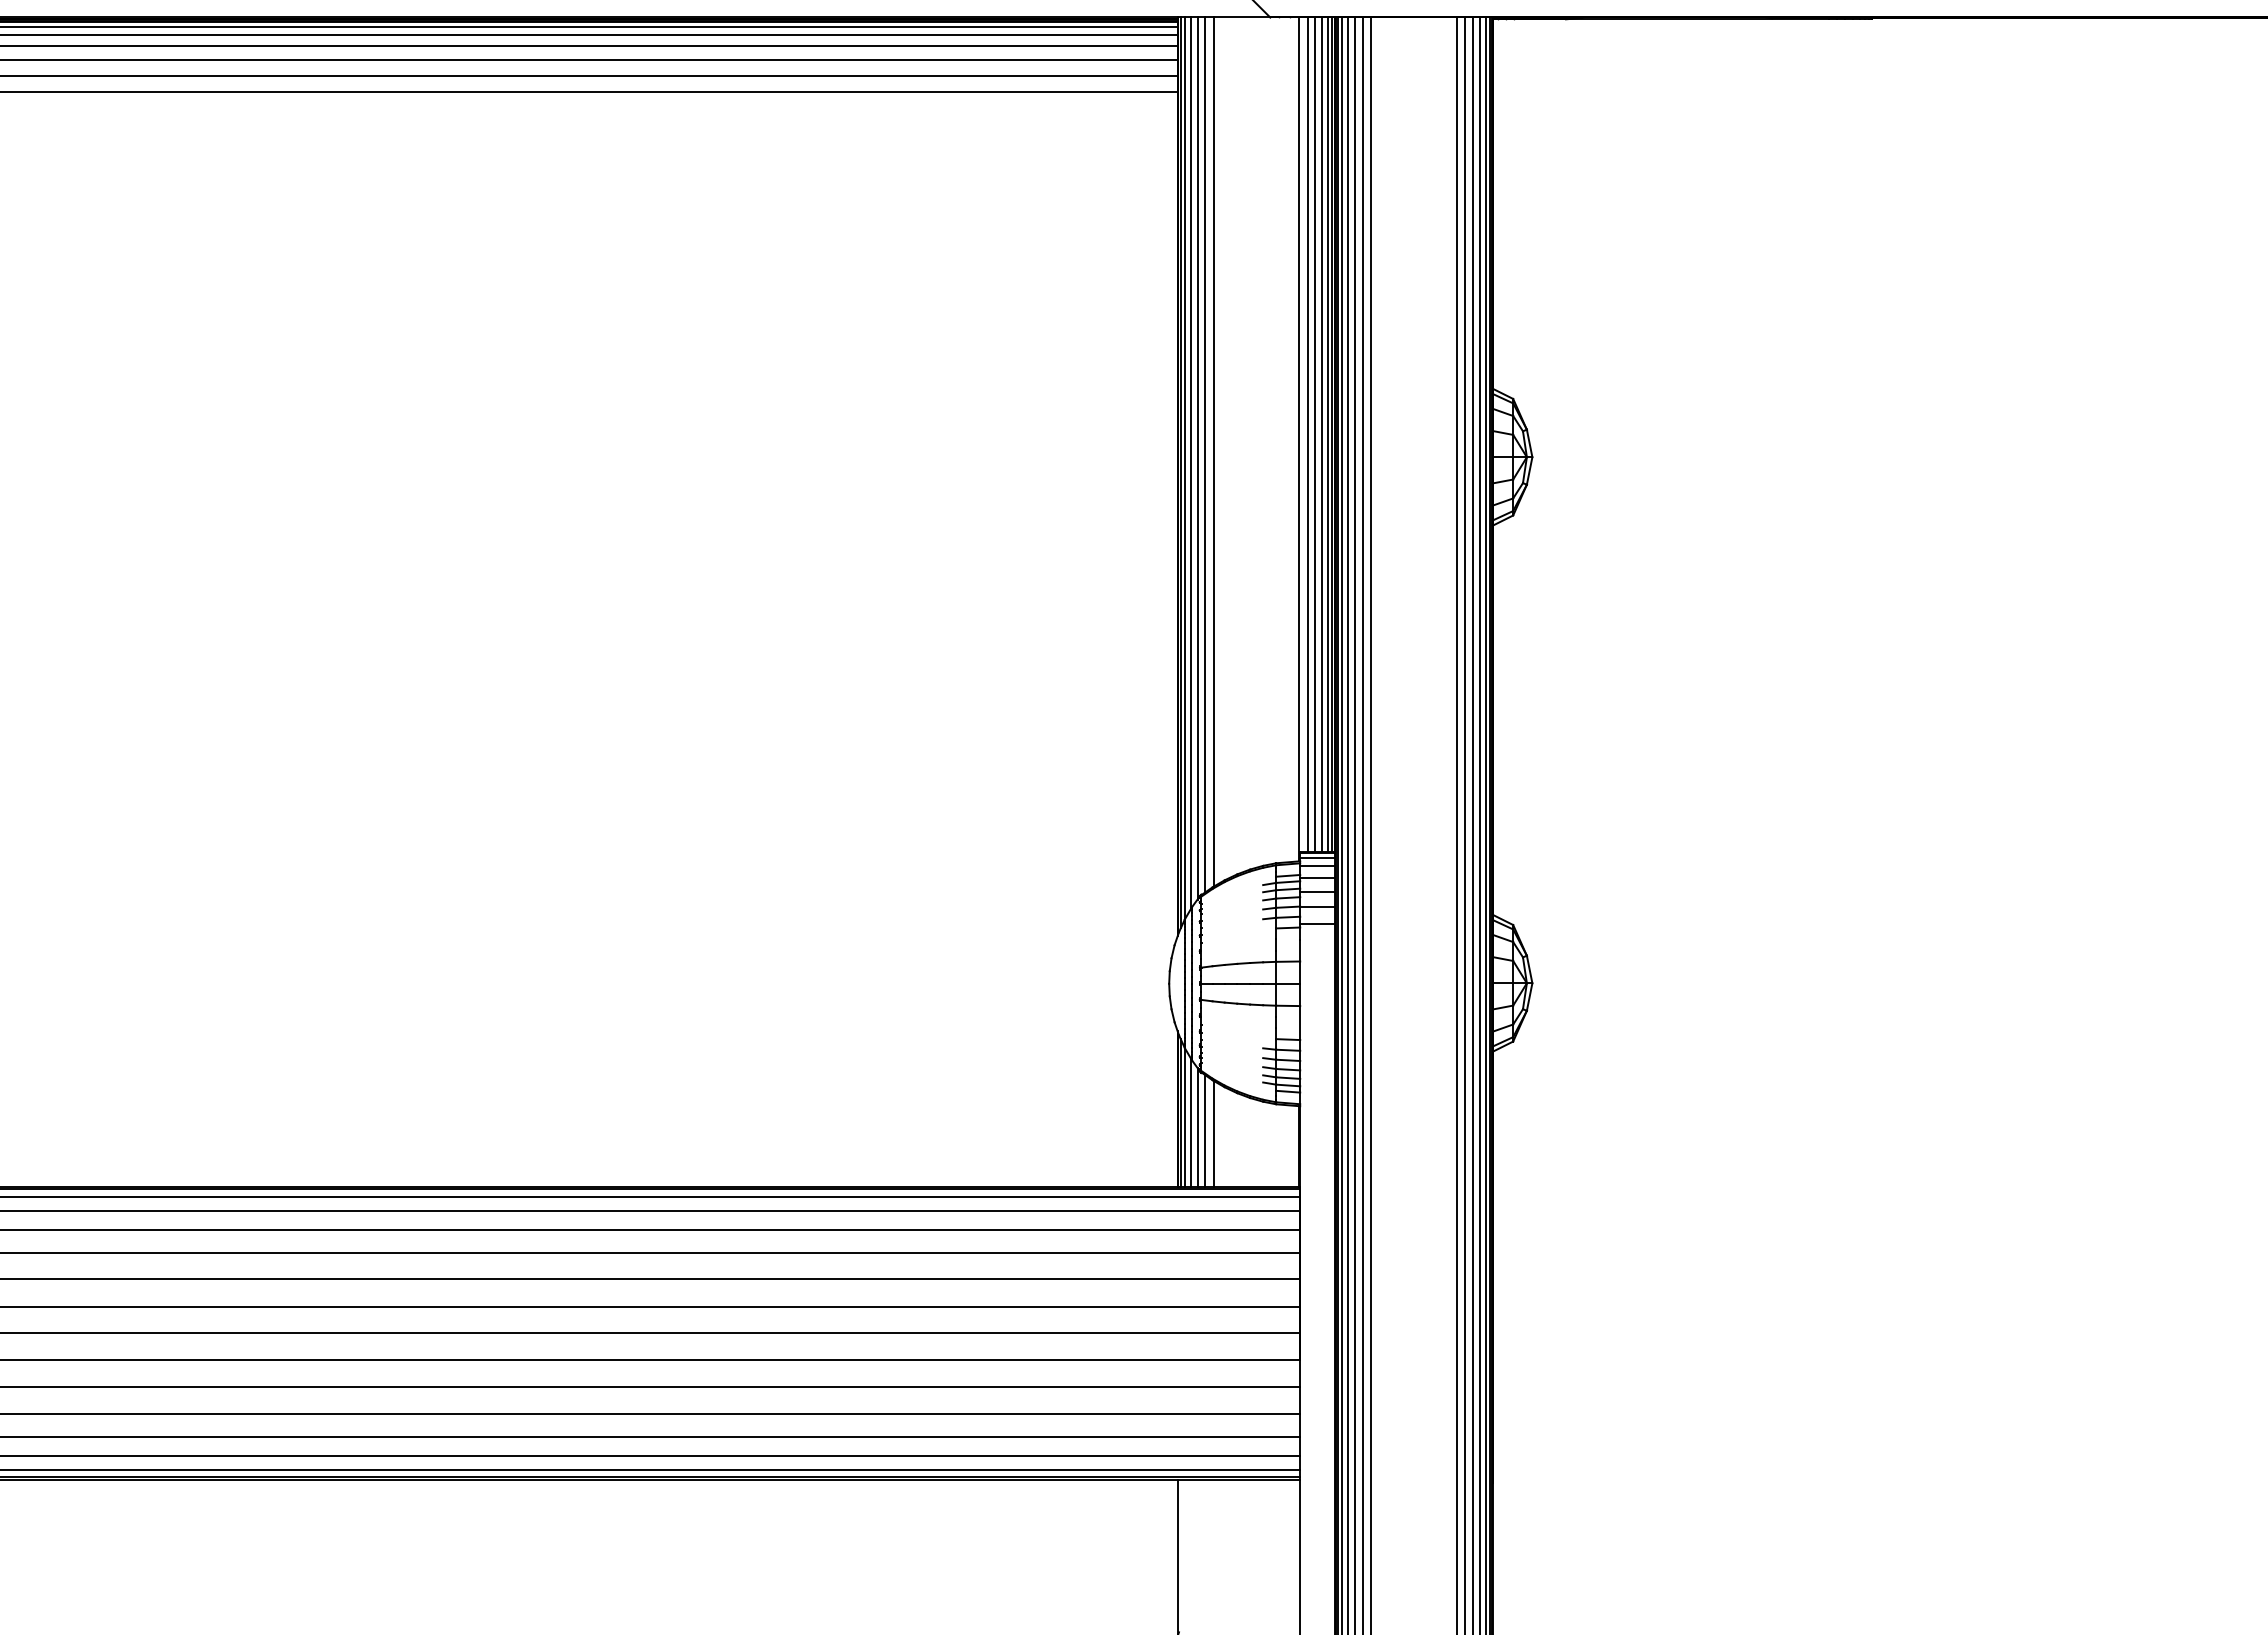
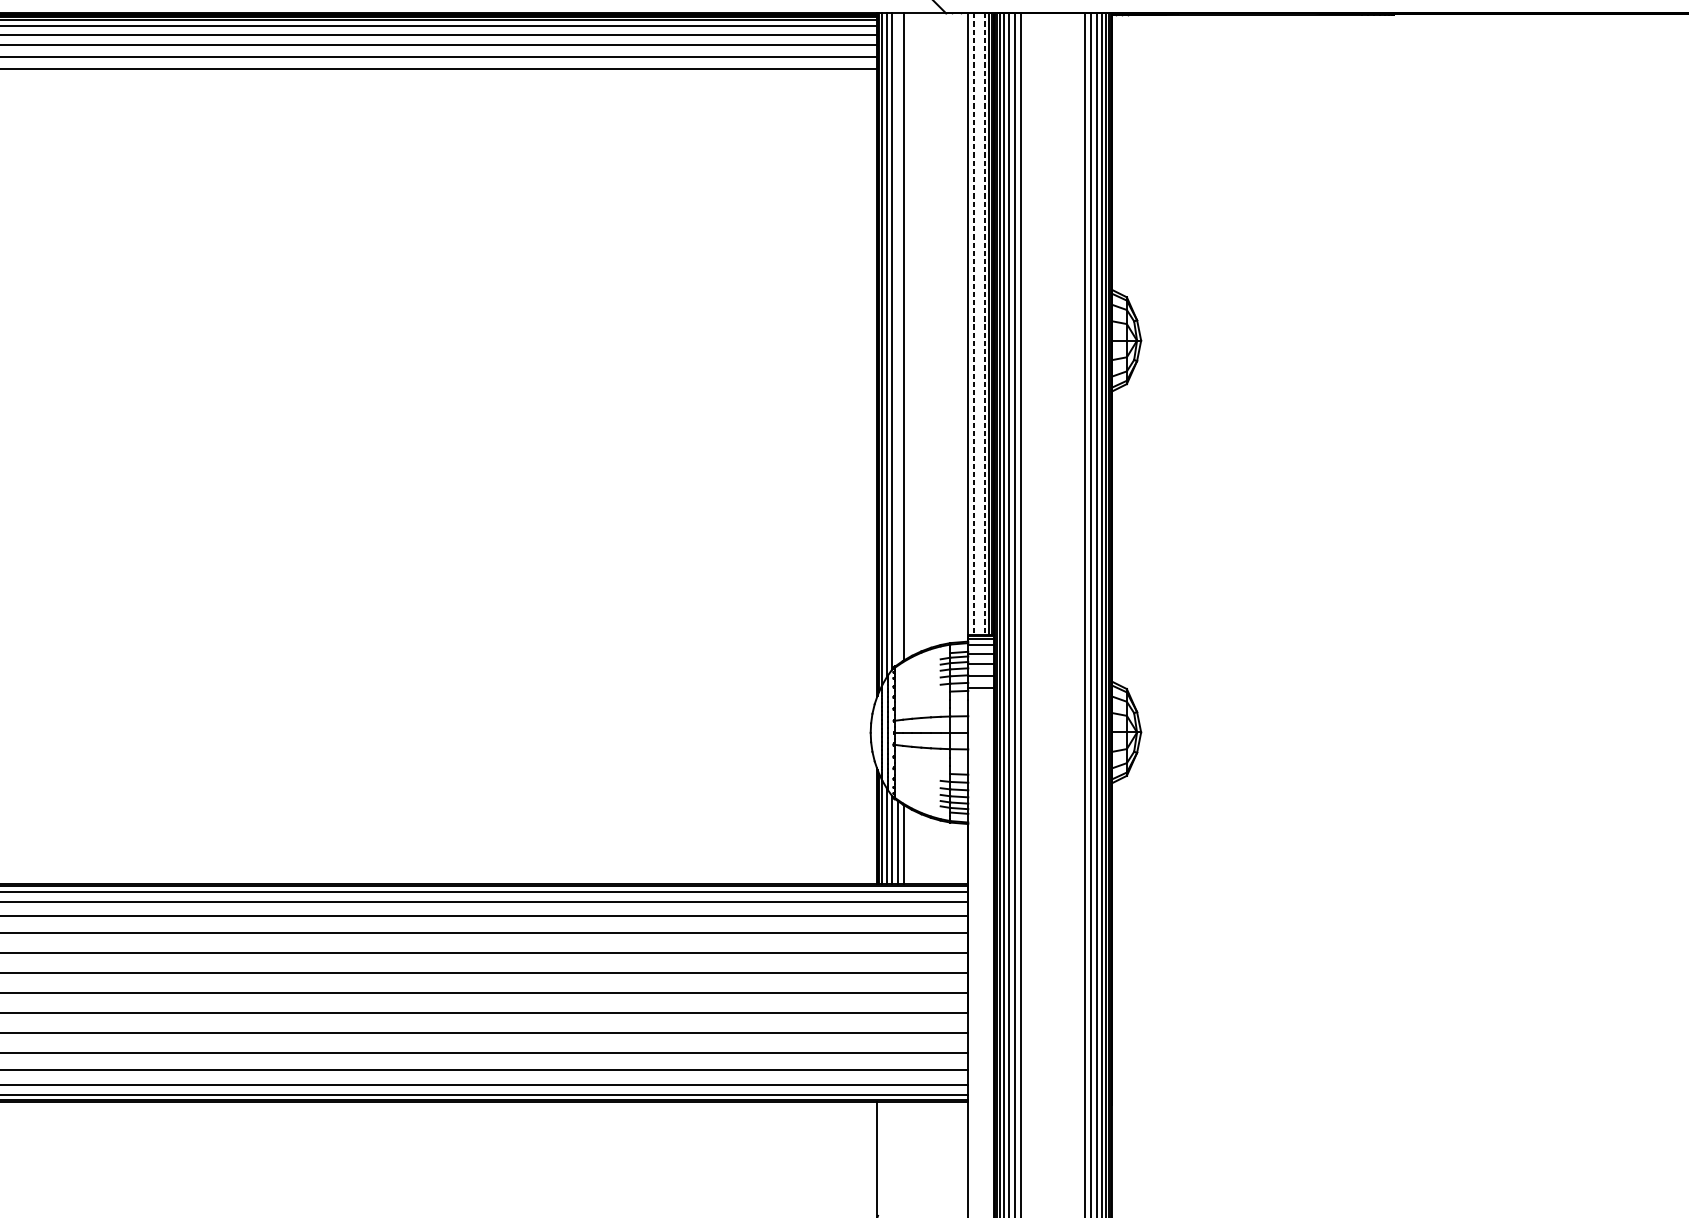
line: (1315, 434) -> (979, 323), removed
line: (1307, 435) -> (973, 324), solid -> dashed
line: (1322, 435) -> (984, 324), solid -> dashed
line: (1205, 454) -> (897, 338), removed

